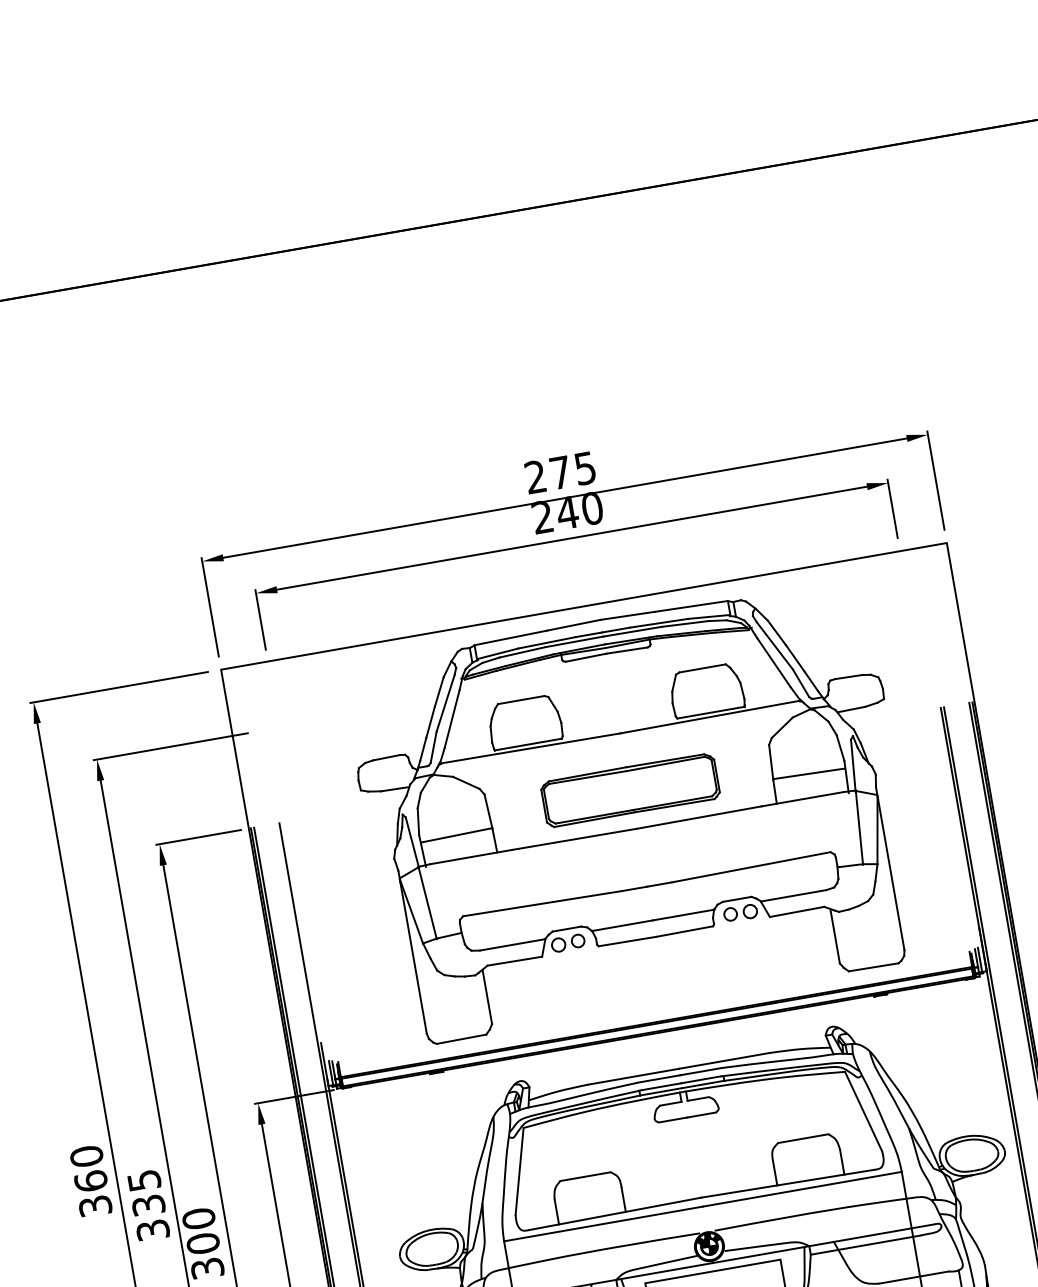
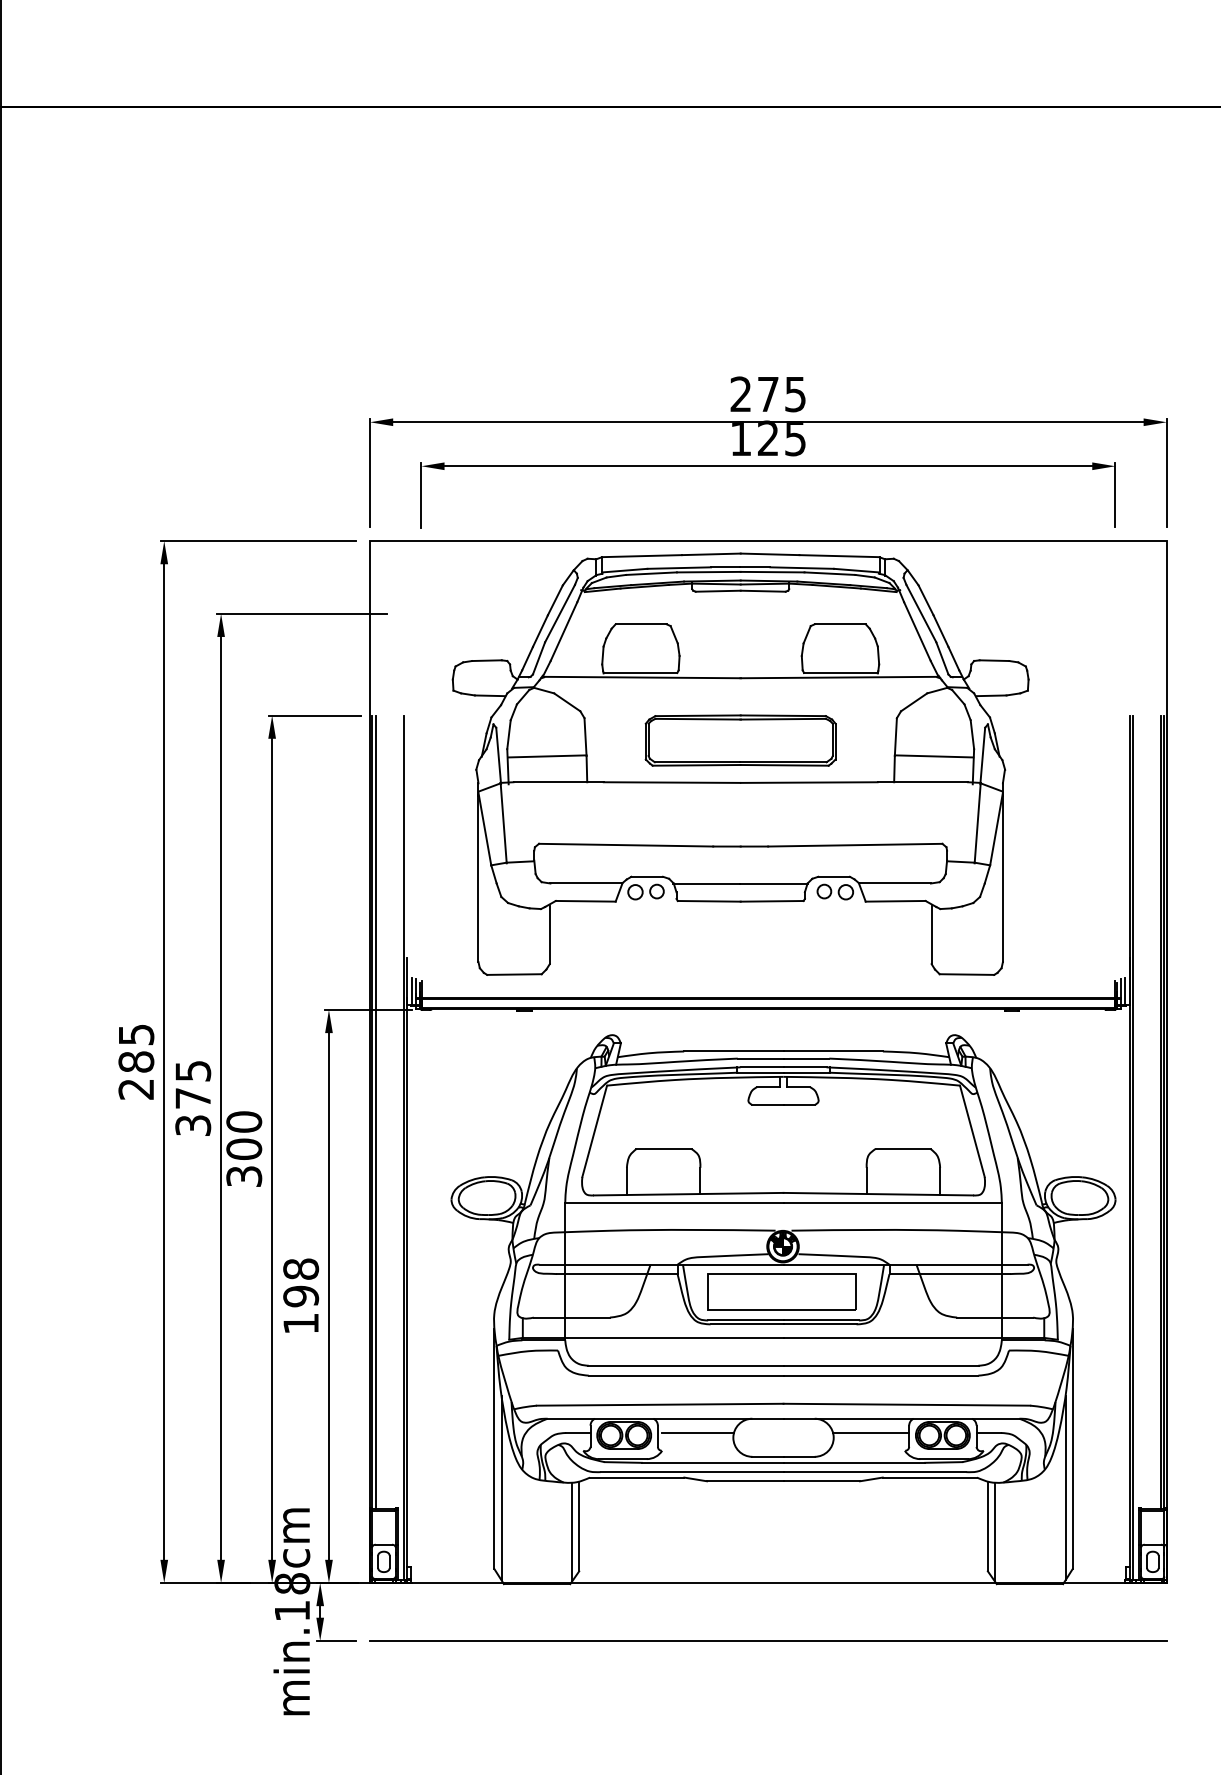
text: (567, 512) -> (768, 438), 240 -> 125
part: (633, 811) -> (740, 763), moved
text: (91, 1180) -> (136, 1061), 360 -> 285
text: (148, 1205) -> (193, 1098), 335 -> 375

